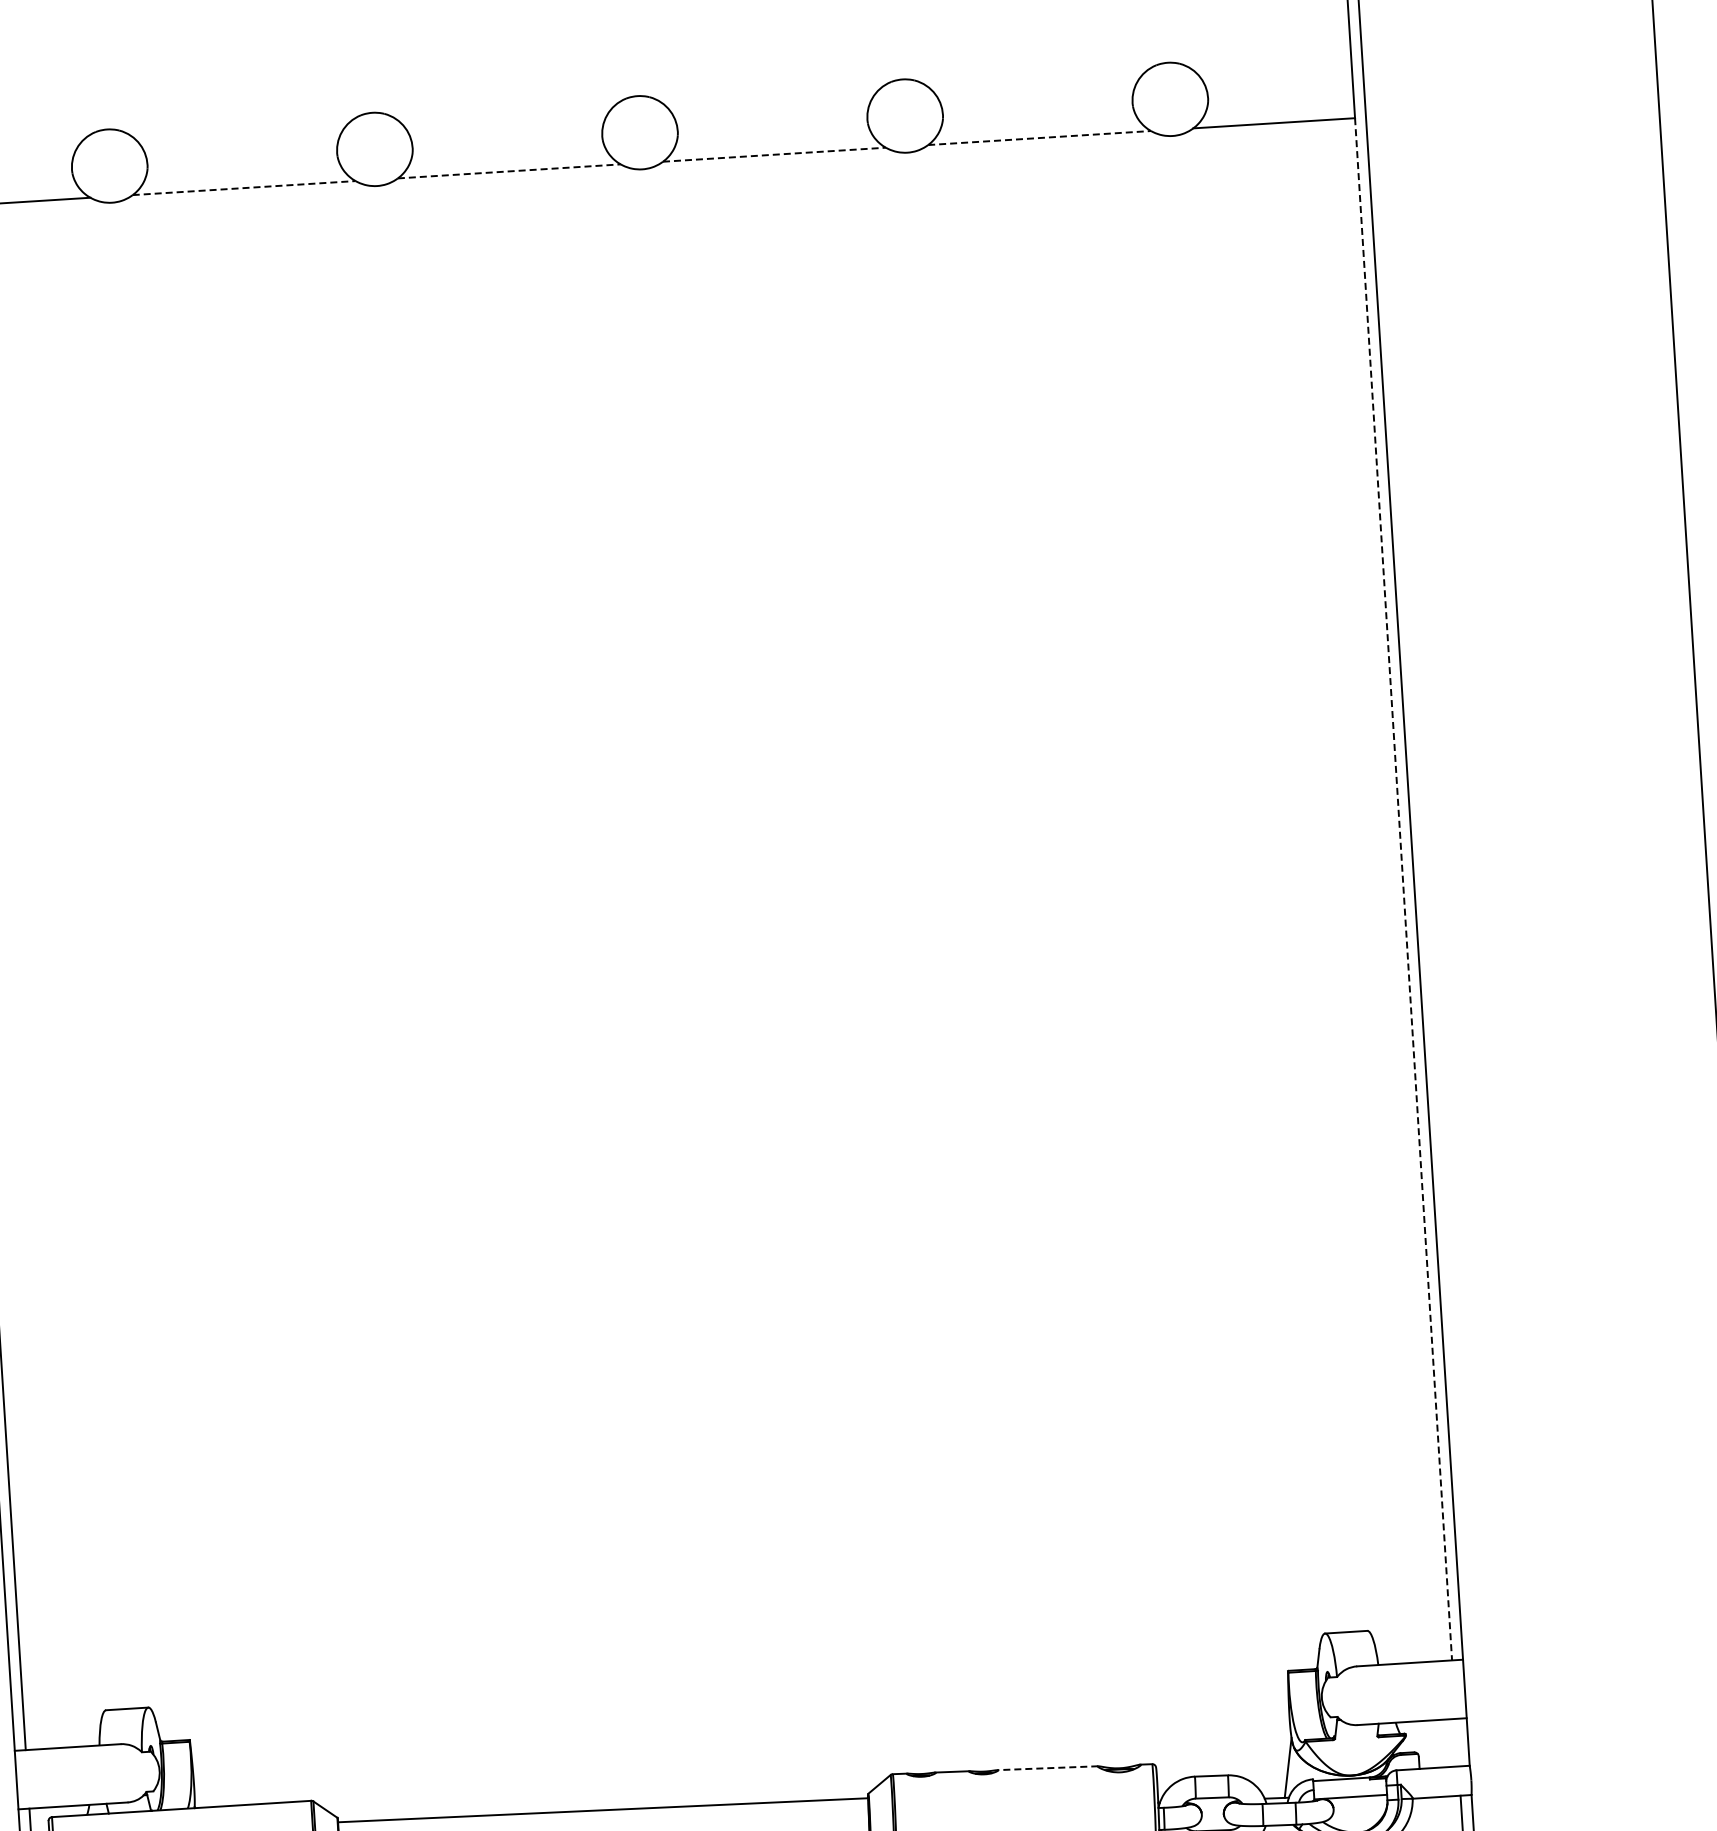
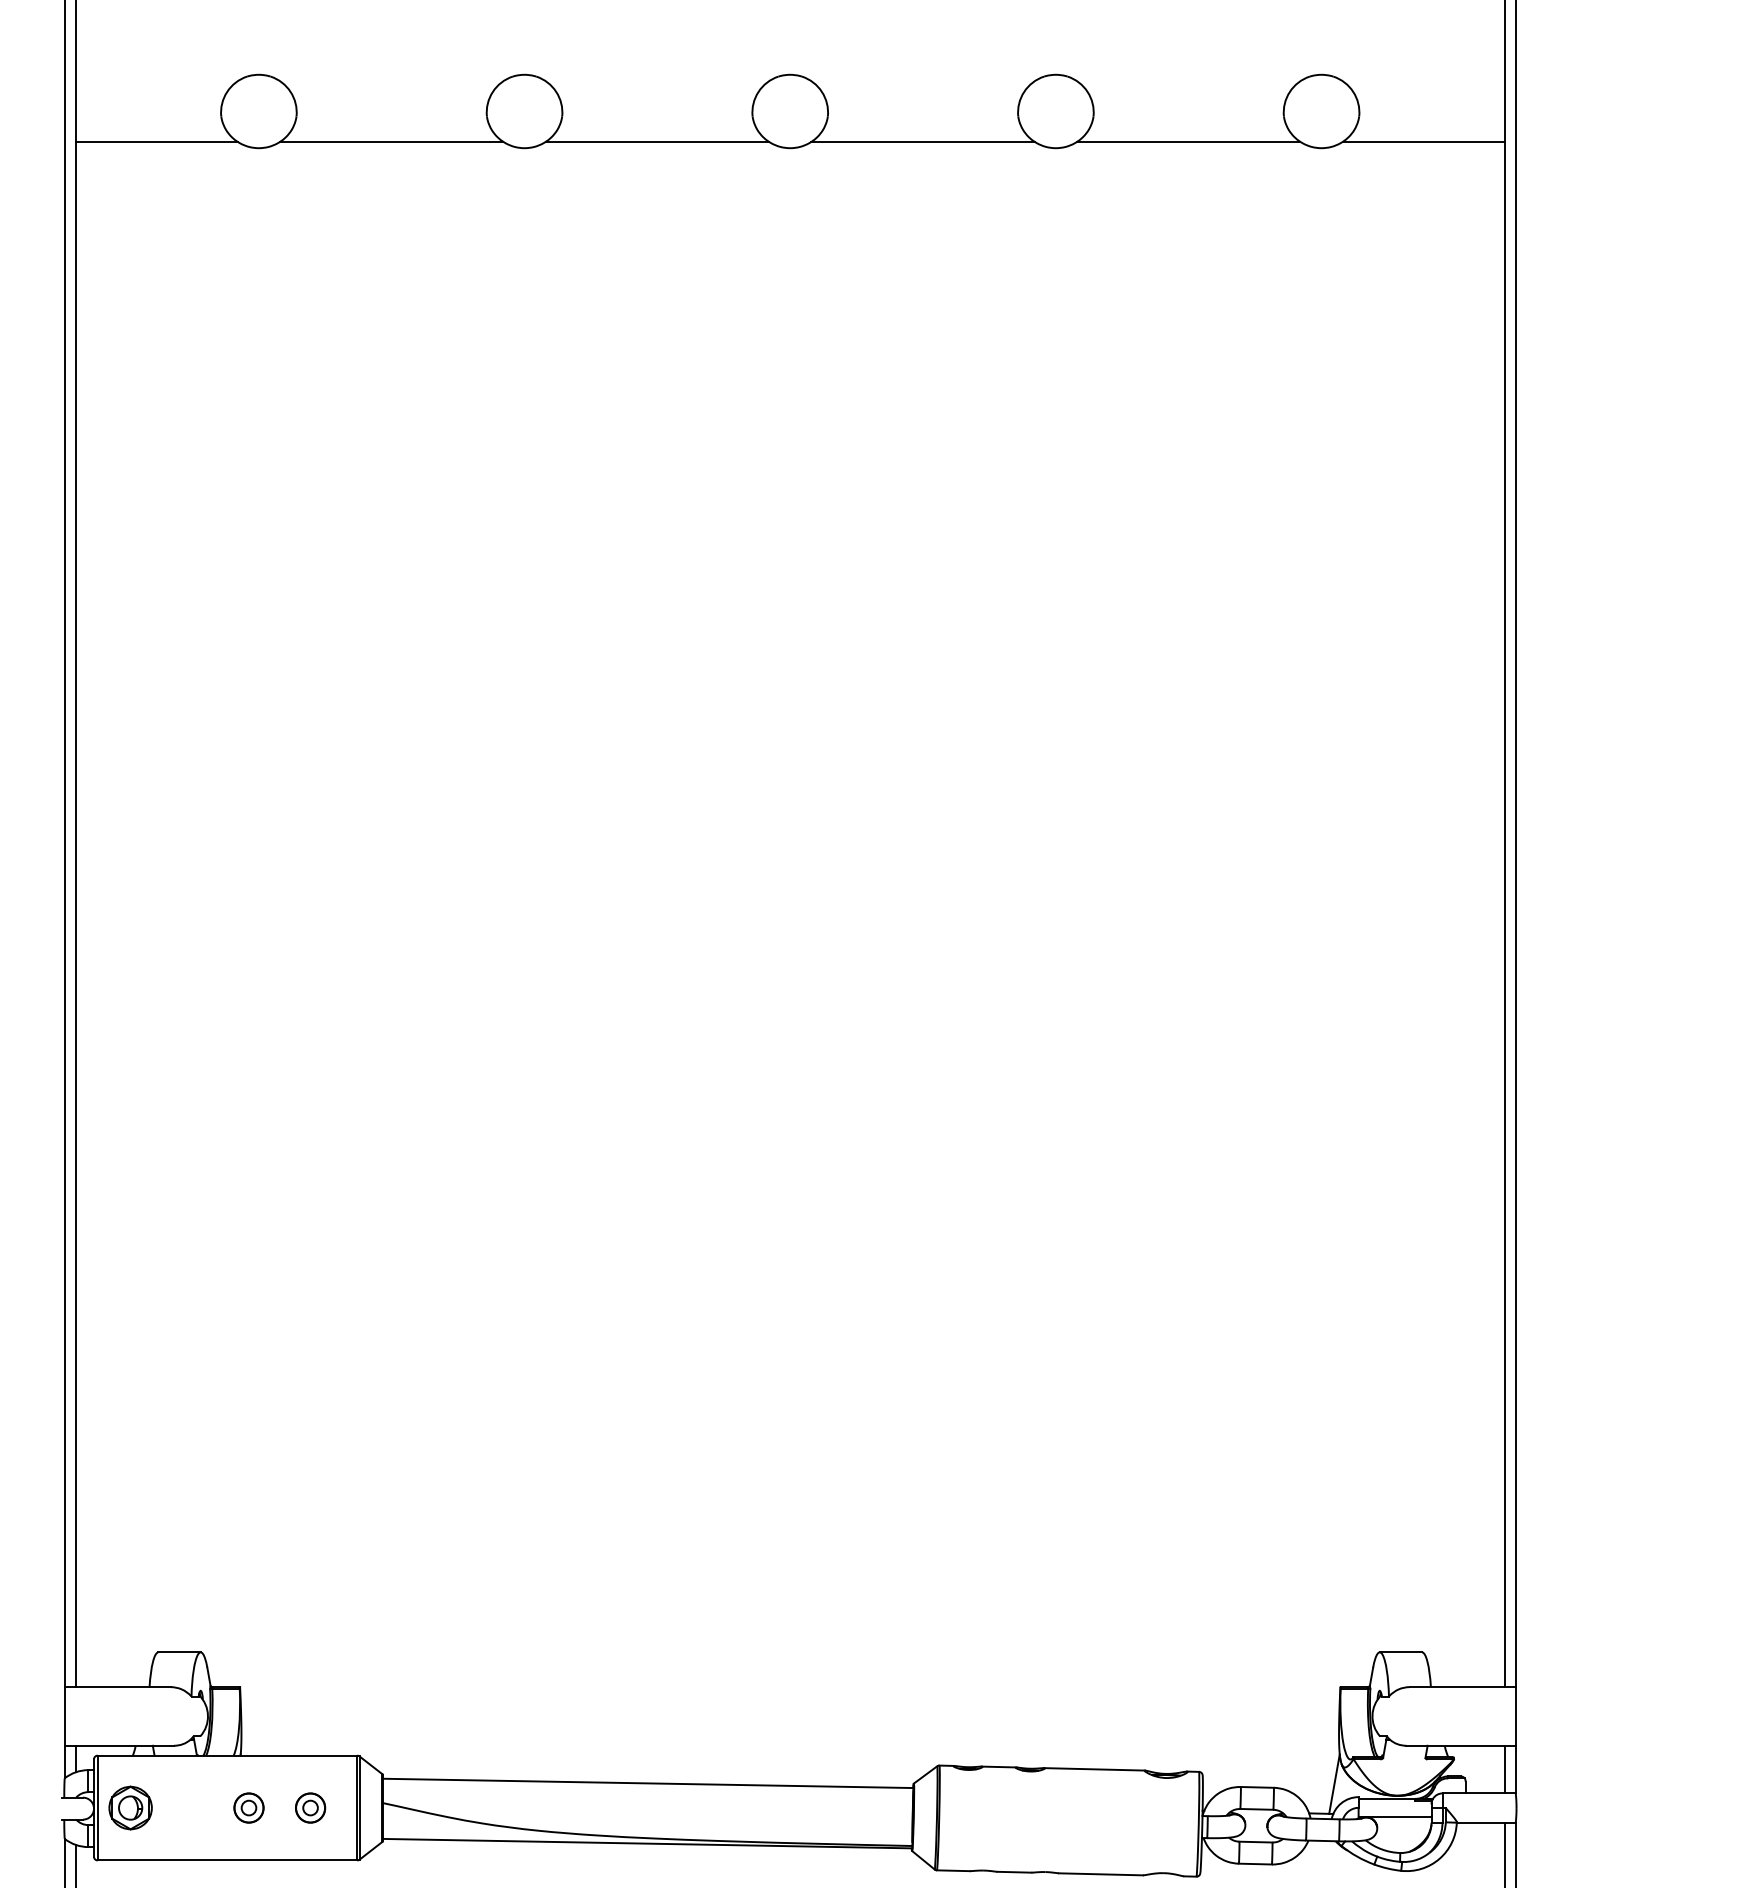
line: (1039, 137) -> (1188, 141), dashed -> solid
line: (774, 154) -> (923, 141), dashed -> solid
line: (509, 171) -> (657, 141), dashed -> solid
line: (243, 187) -> (391, 141), dashed -> solid
line: (1403, 889) -> (1504, 914), dashed -> solid
line: (1456, 1742) -> (1504, 1769), added
line: (1047, 1768) -> (1094, 1769), dashed -> solid

